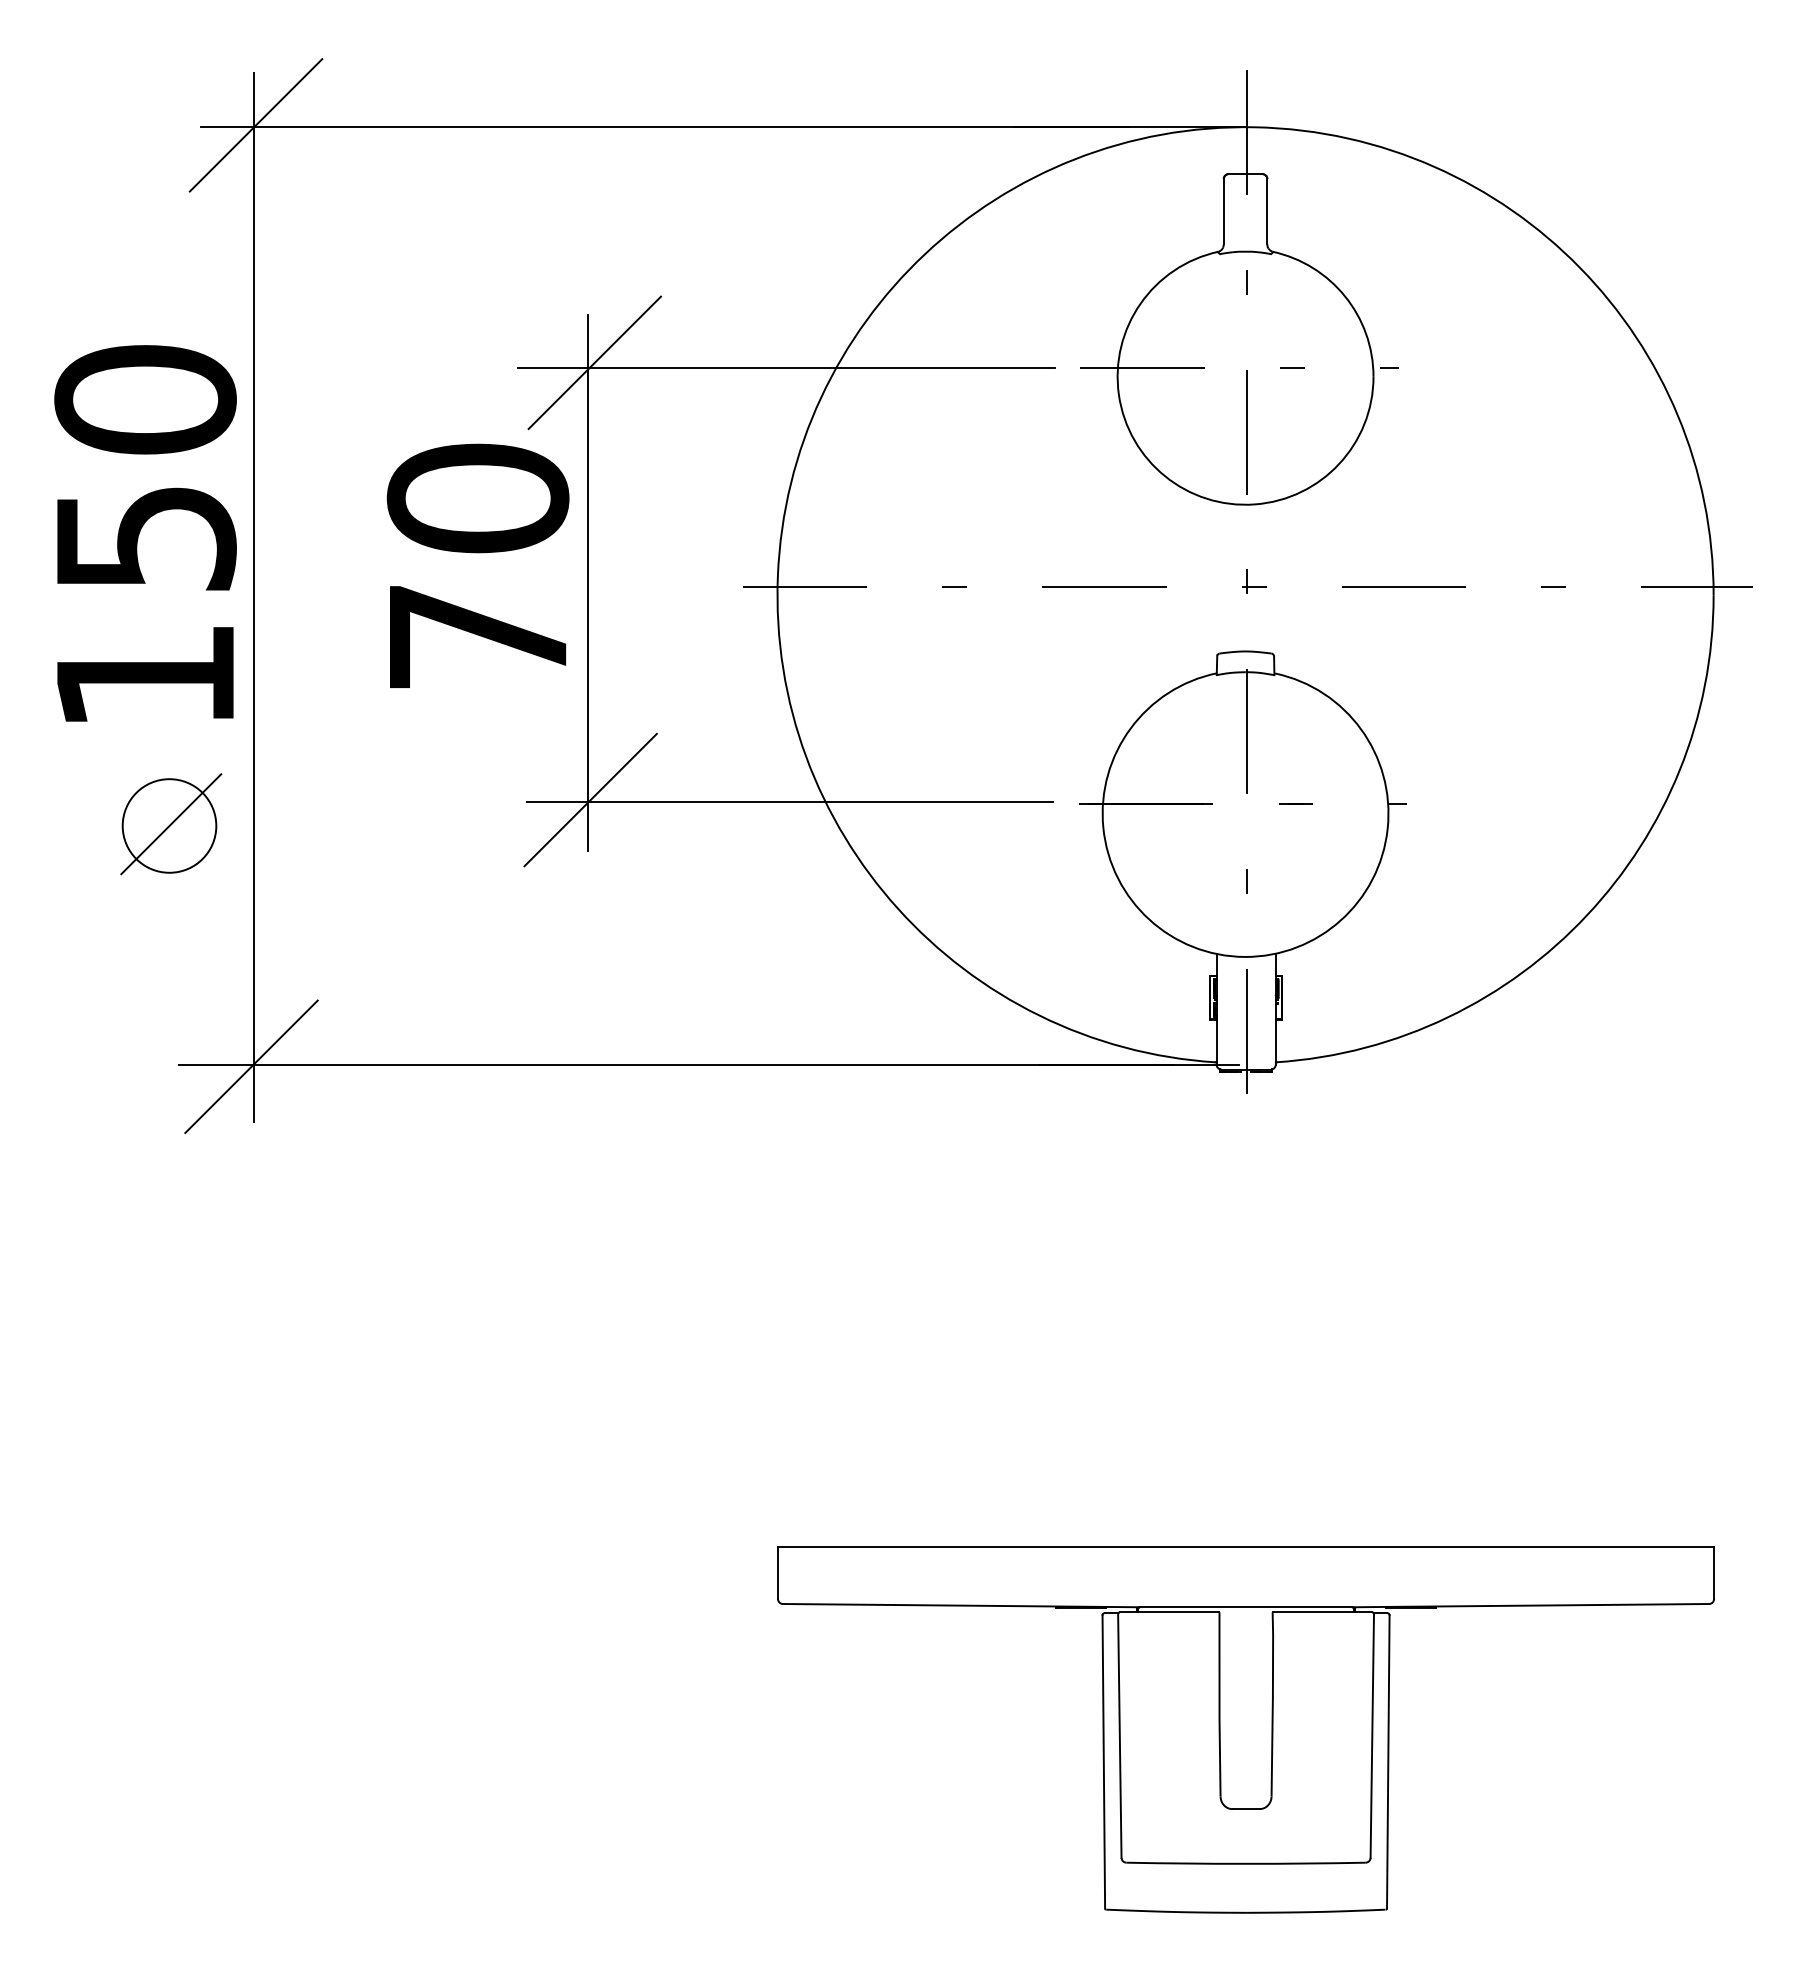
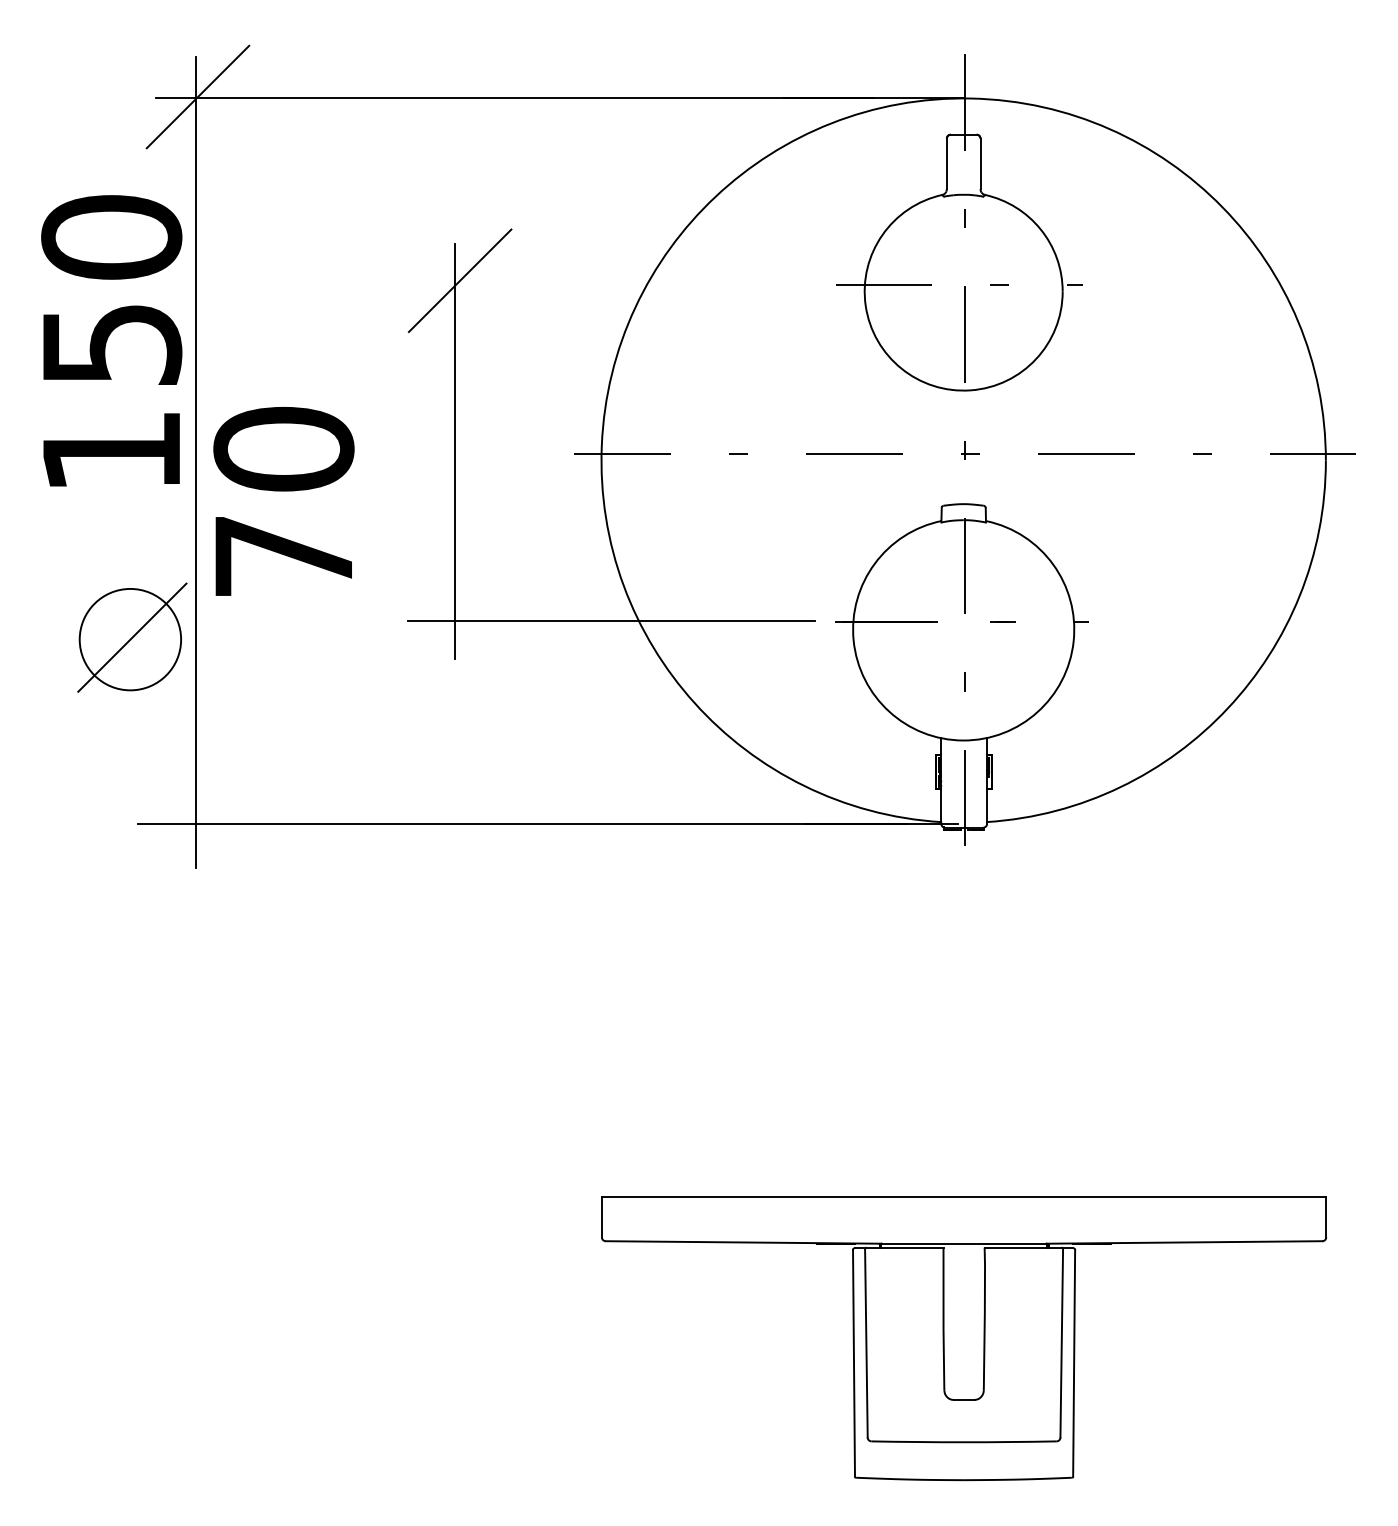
line: (786, 368) -> (608, 285), removed
text: (145, 533) -> (111, 340), moved
text: (477, 565) -> (283, 501), moved
line: (590, 799) -> (456, 618), removed
part: (171, 824) -> (132, 638), size x1.4
line: (251, 1066) -> (194, 825), removed

